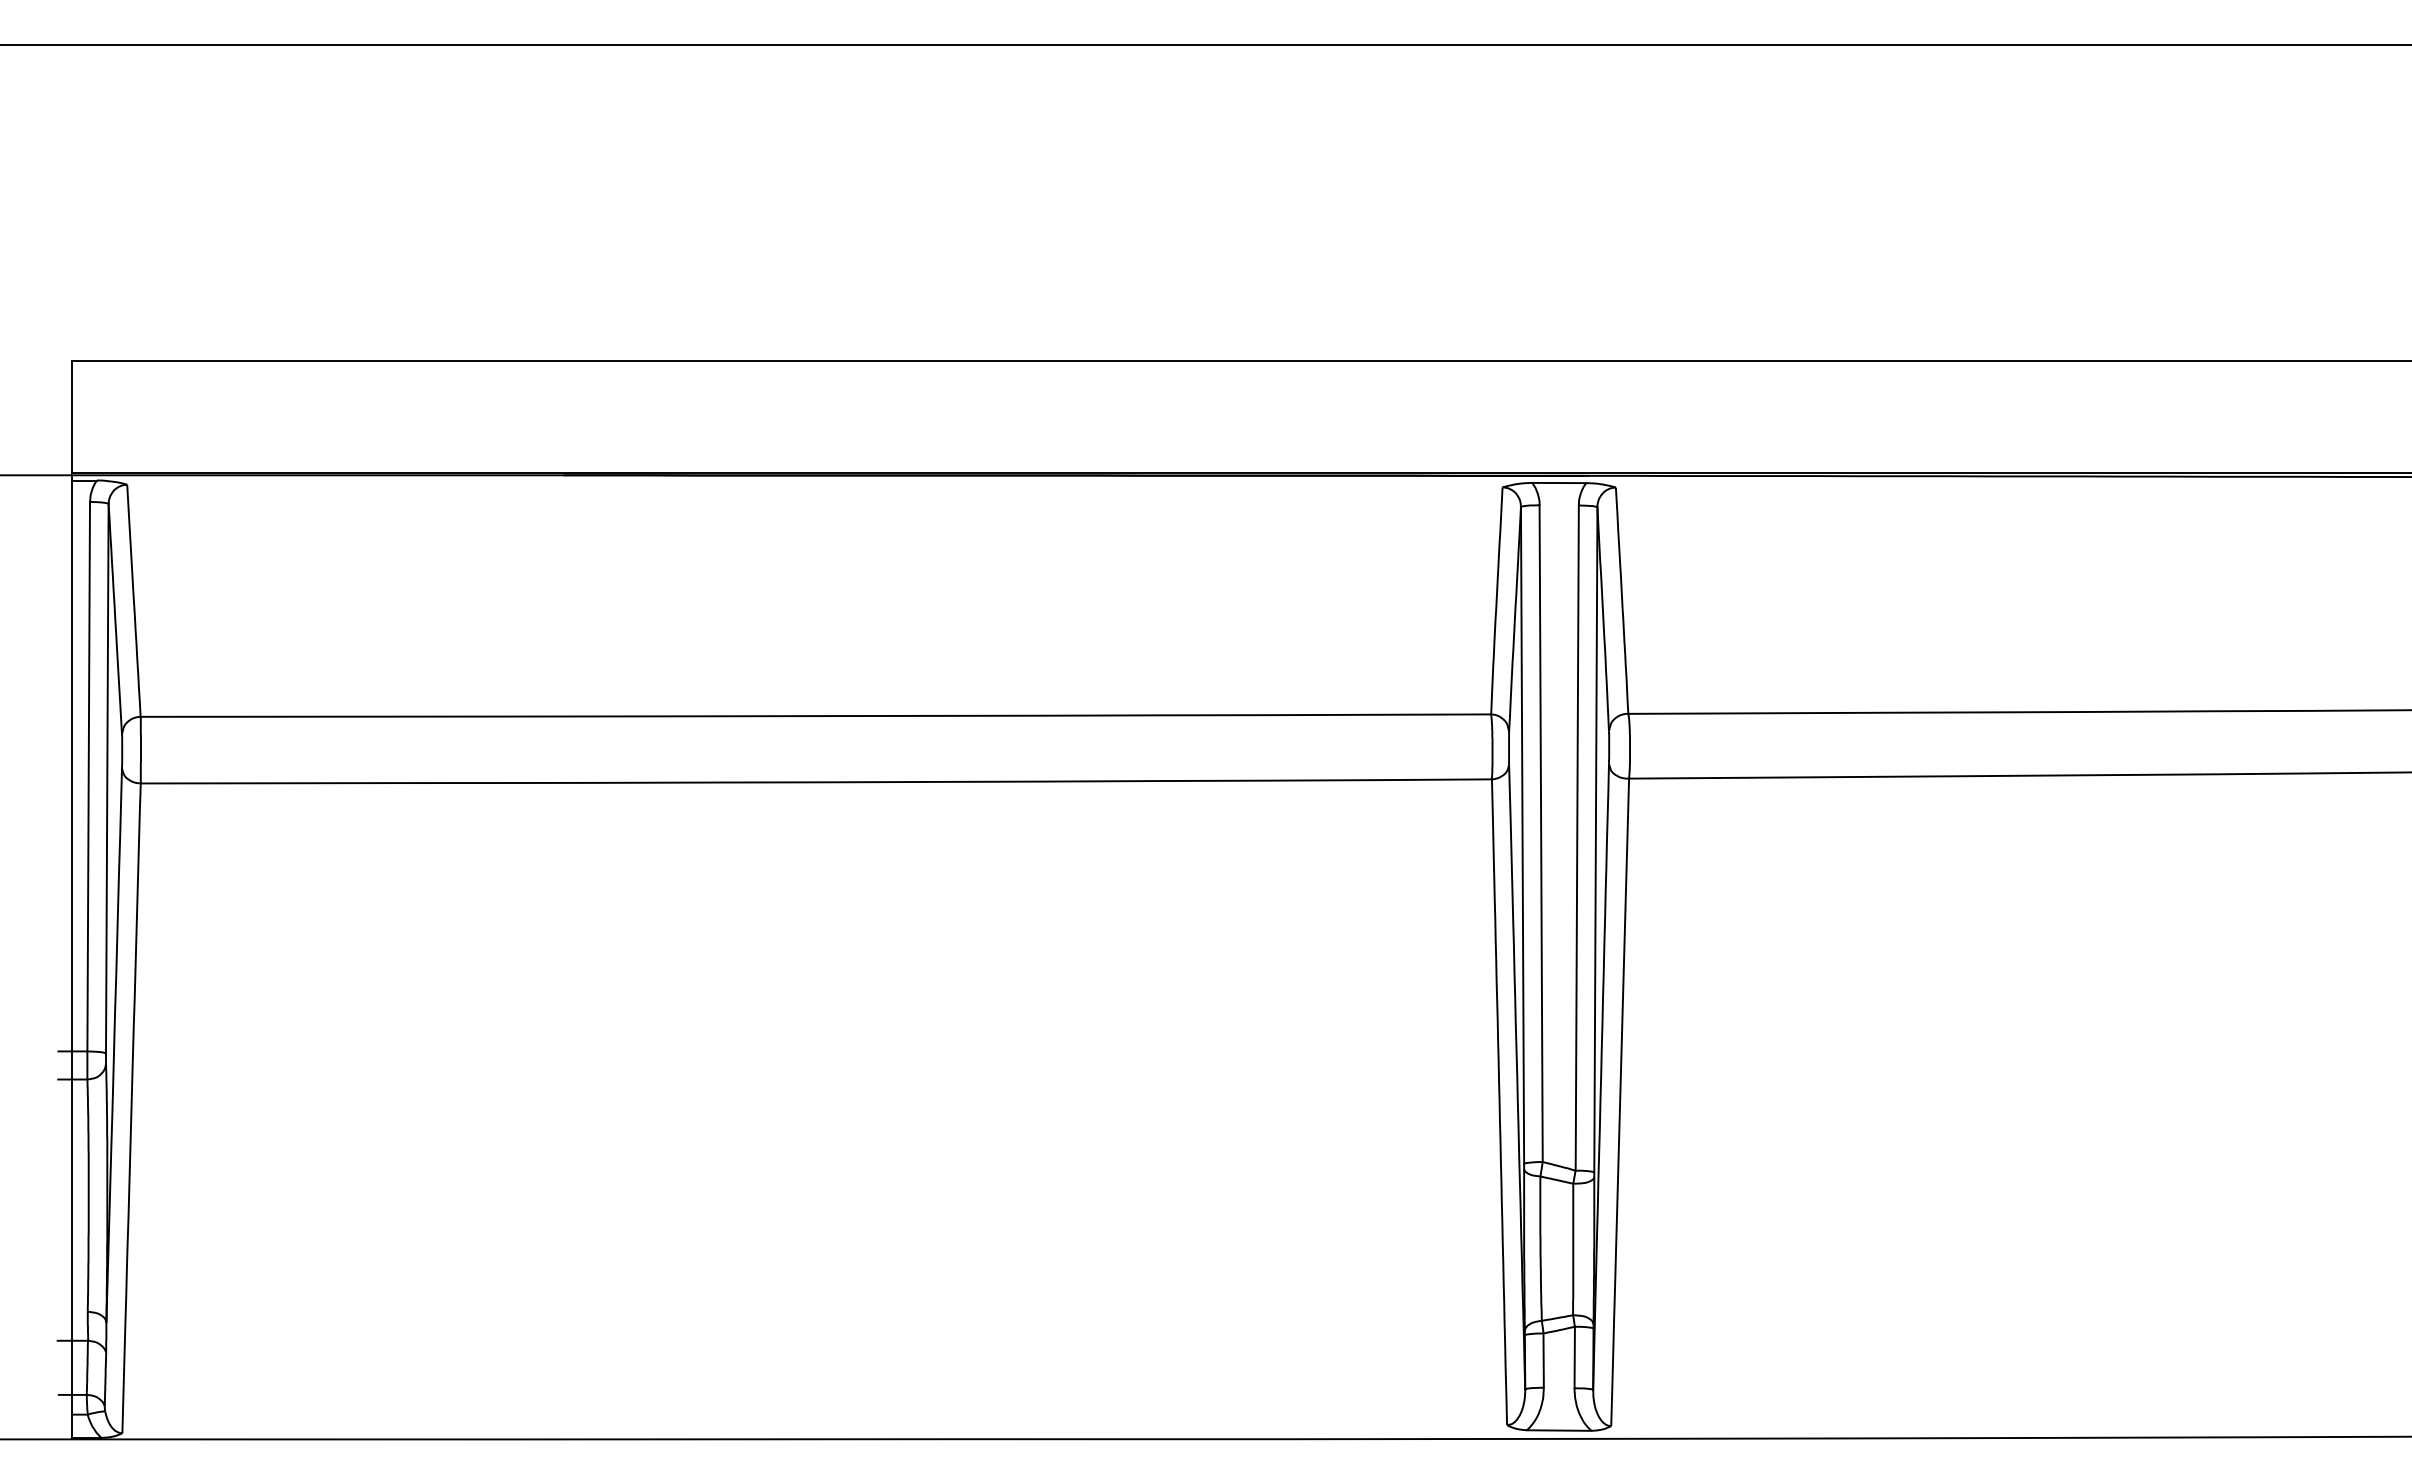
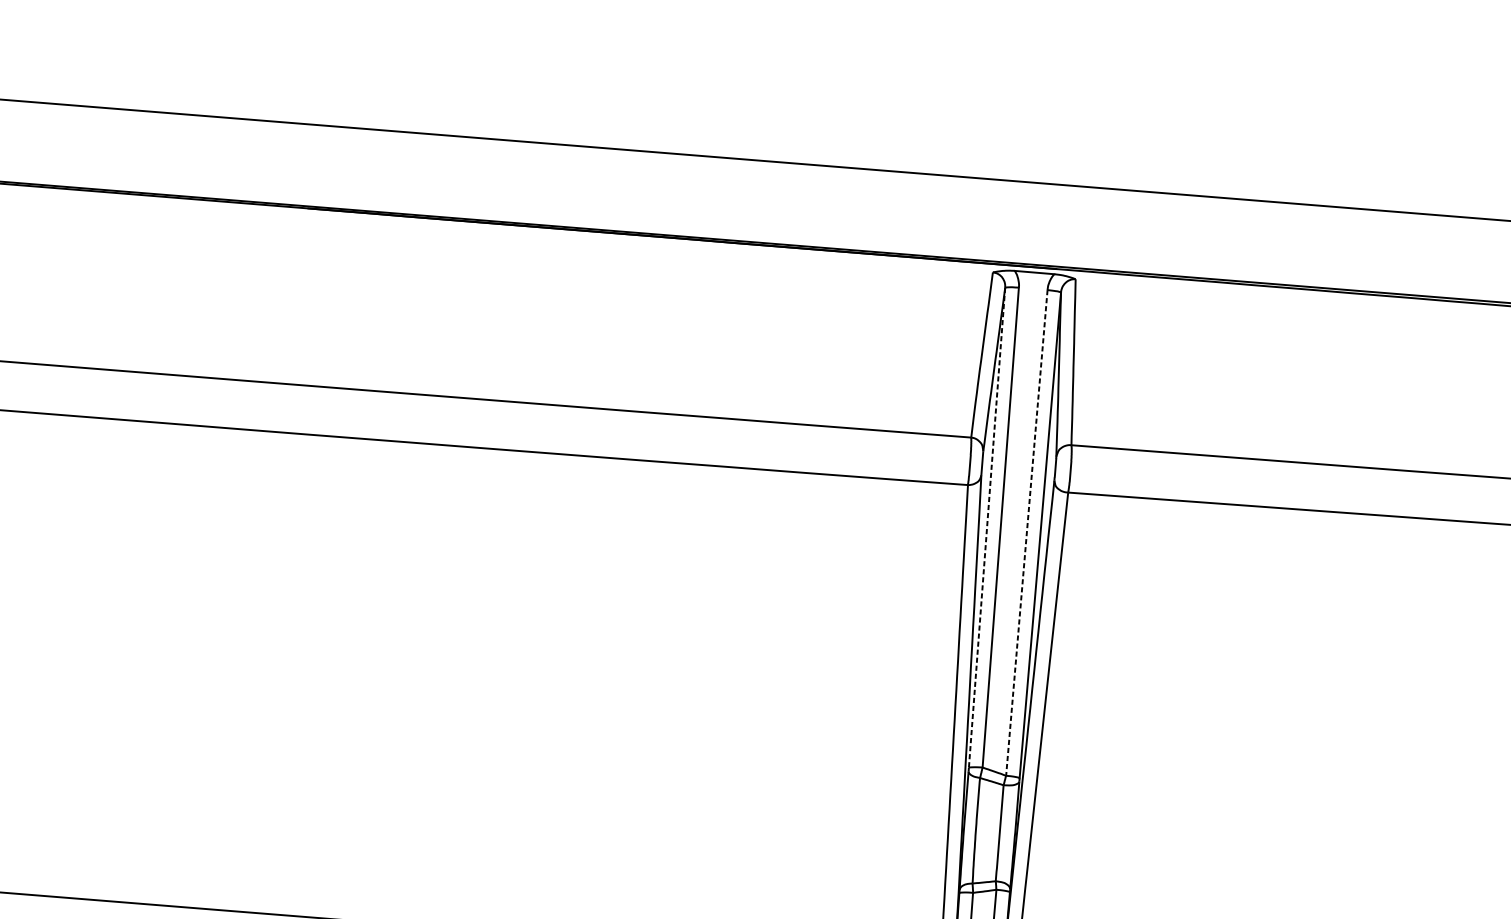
line: (1522, 836) -> (986, 528), solid -> dashed
line: (1577, 838) -> (1027, 533), solid -> dashed

